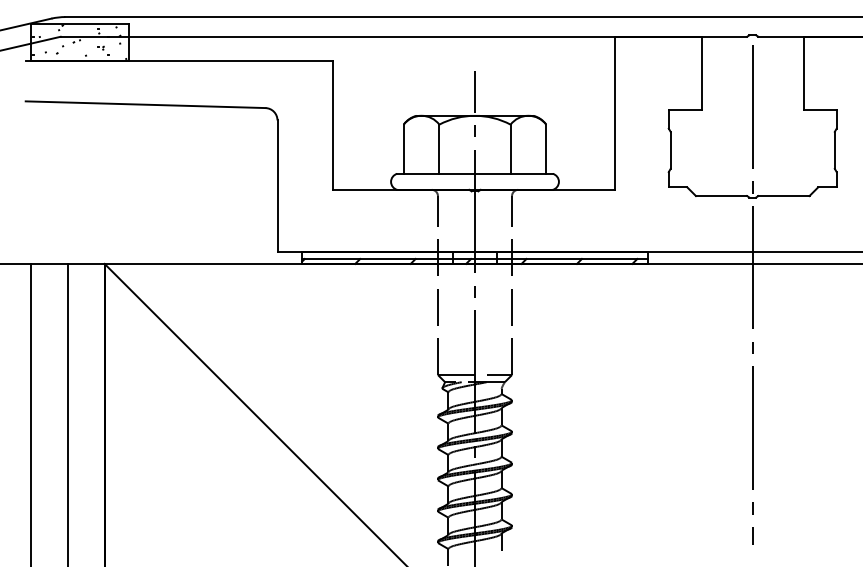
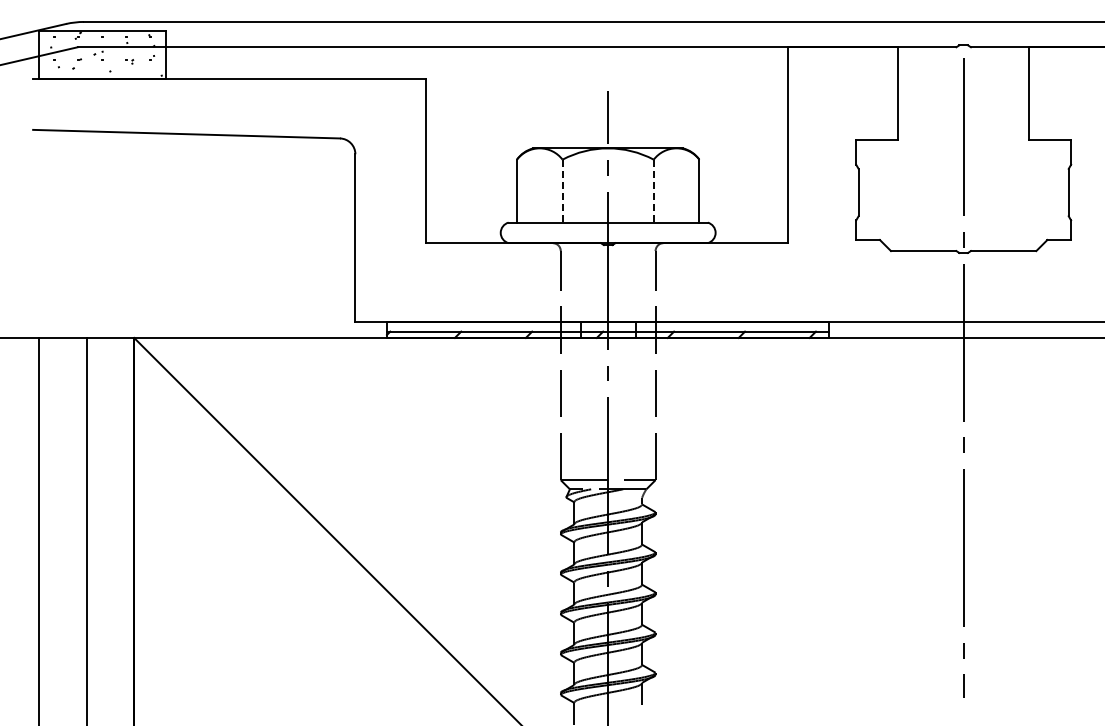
line: (439, 149) -> (562, 191), solid -> dashed
line: (510, 149) -> (653, 191), solid -> dashed

